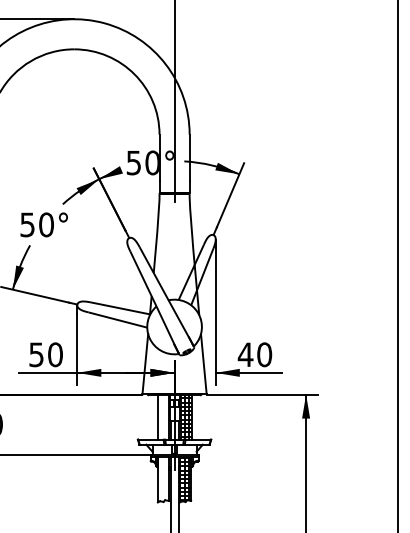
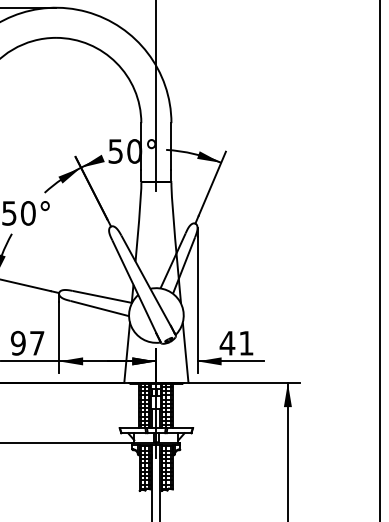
text: (45, 354) -> (27, 343), 50 -> 97
text: (264, 354) -> (246, 343), 40 -> 41
hatch: (162, 417) -> (144, 406), added
hatch: (163, 478) -> (145, 467), added

